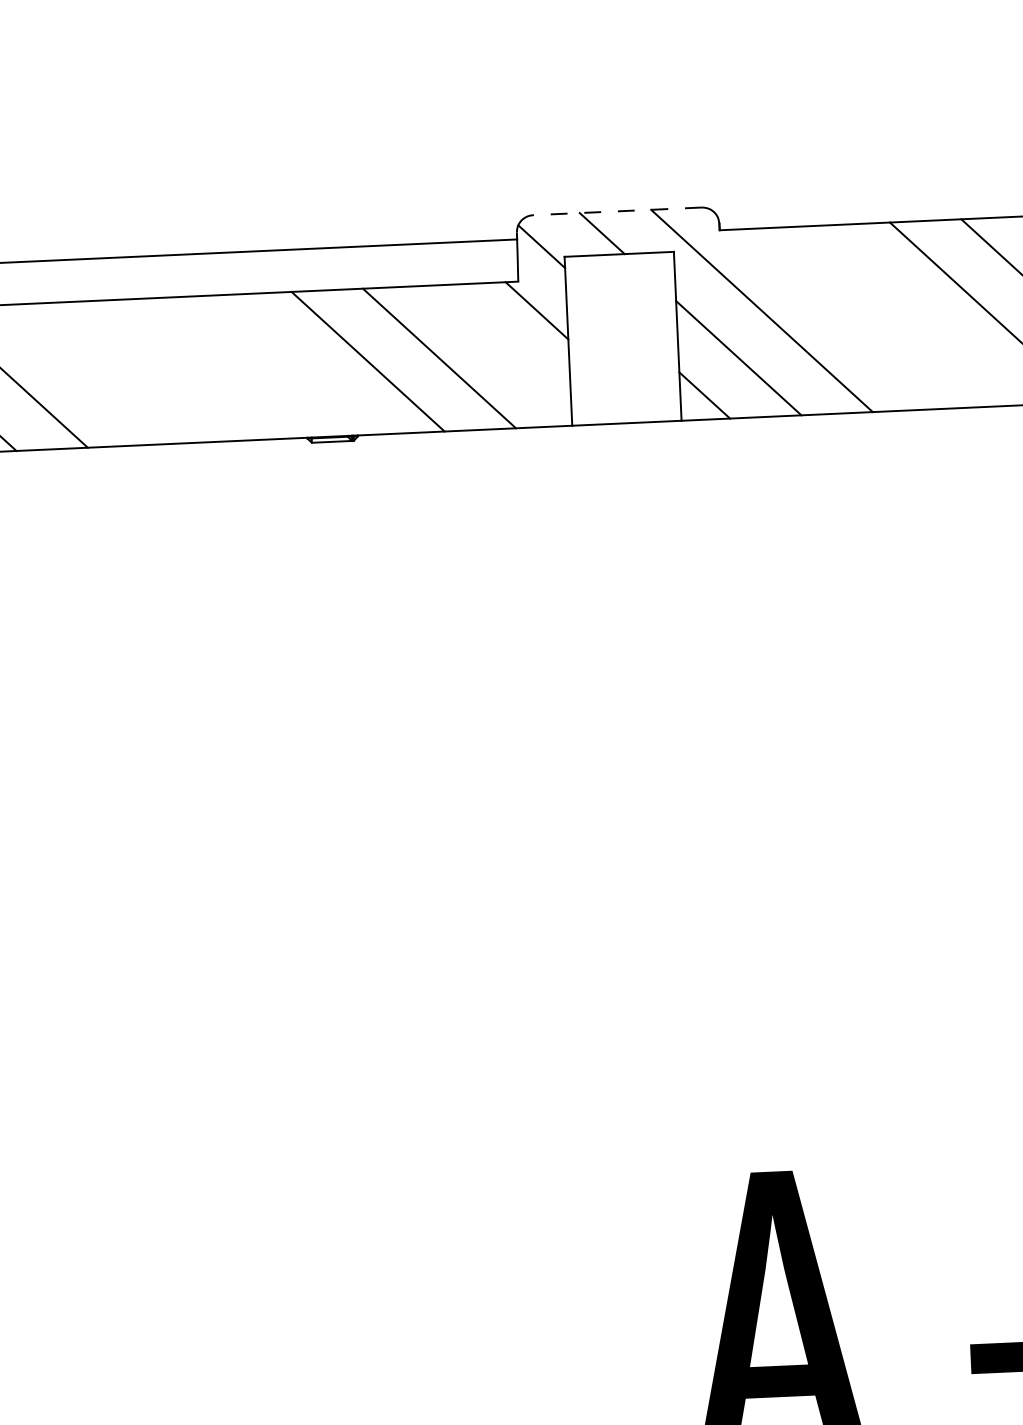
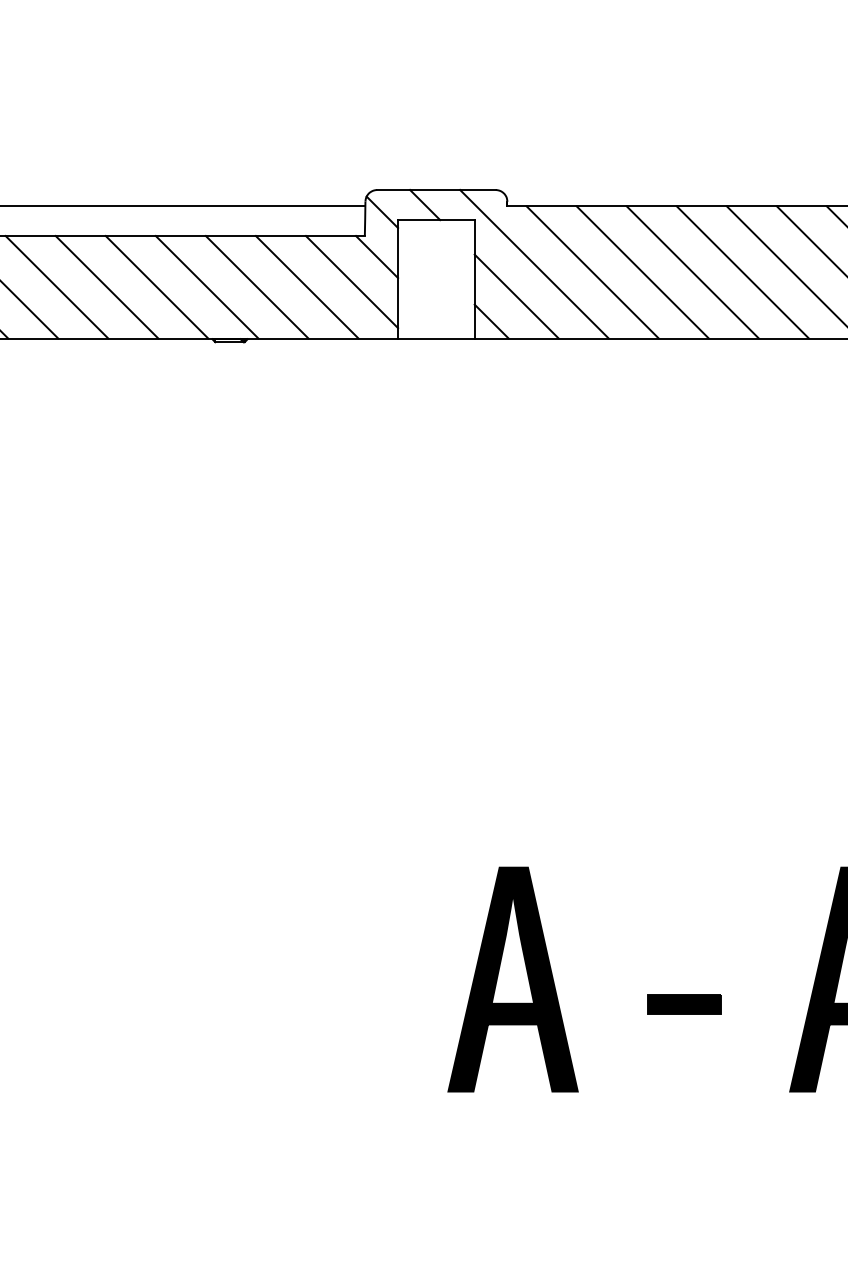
line: (616, 210) -> (435, 189), dashed -> solid
line: (916, 315) -> (642, 272), added
line: (845, 318) -> (592, 272), added
line: (502, 348) -> (351, 282), added
line: (295, 365) -> (206, 287), added
line: (224, 368) -> (156, 287), added
line: (153, 371) -> (106, 287), added
line: (81, 375) -> (56, 287), added

